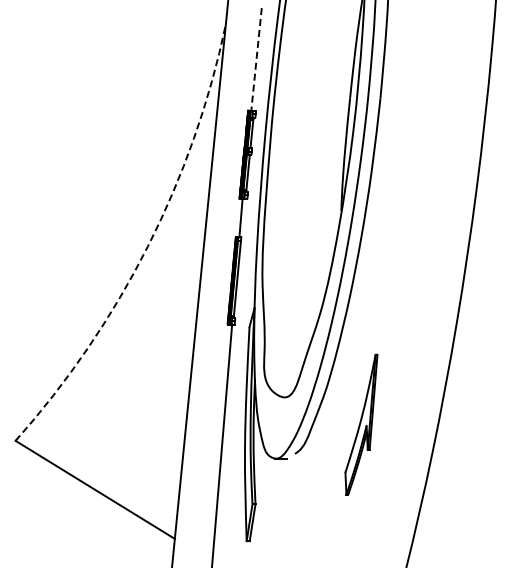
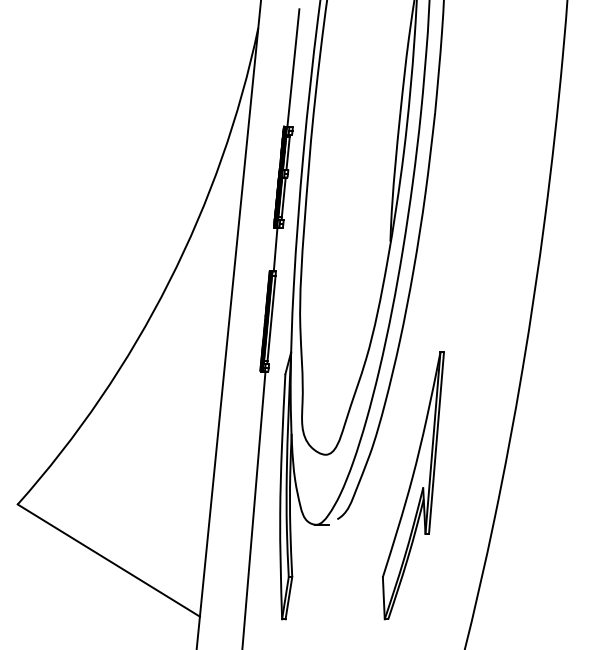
line: (256, 59) -> (293, 68), dashed -> solid
arc: (147, 246) -> (168, 282), dashed -> solid
part: (361, 424) -> (413, 485), size x1.67

